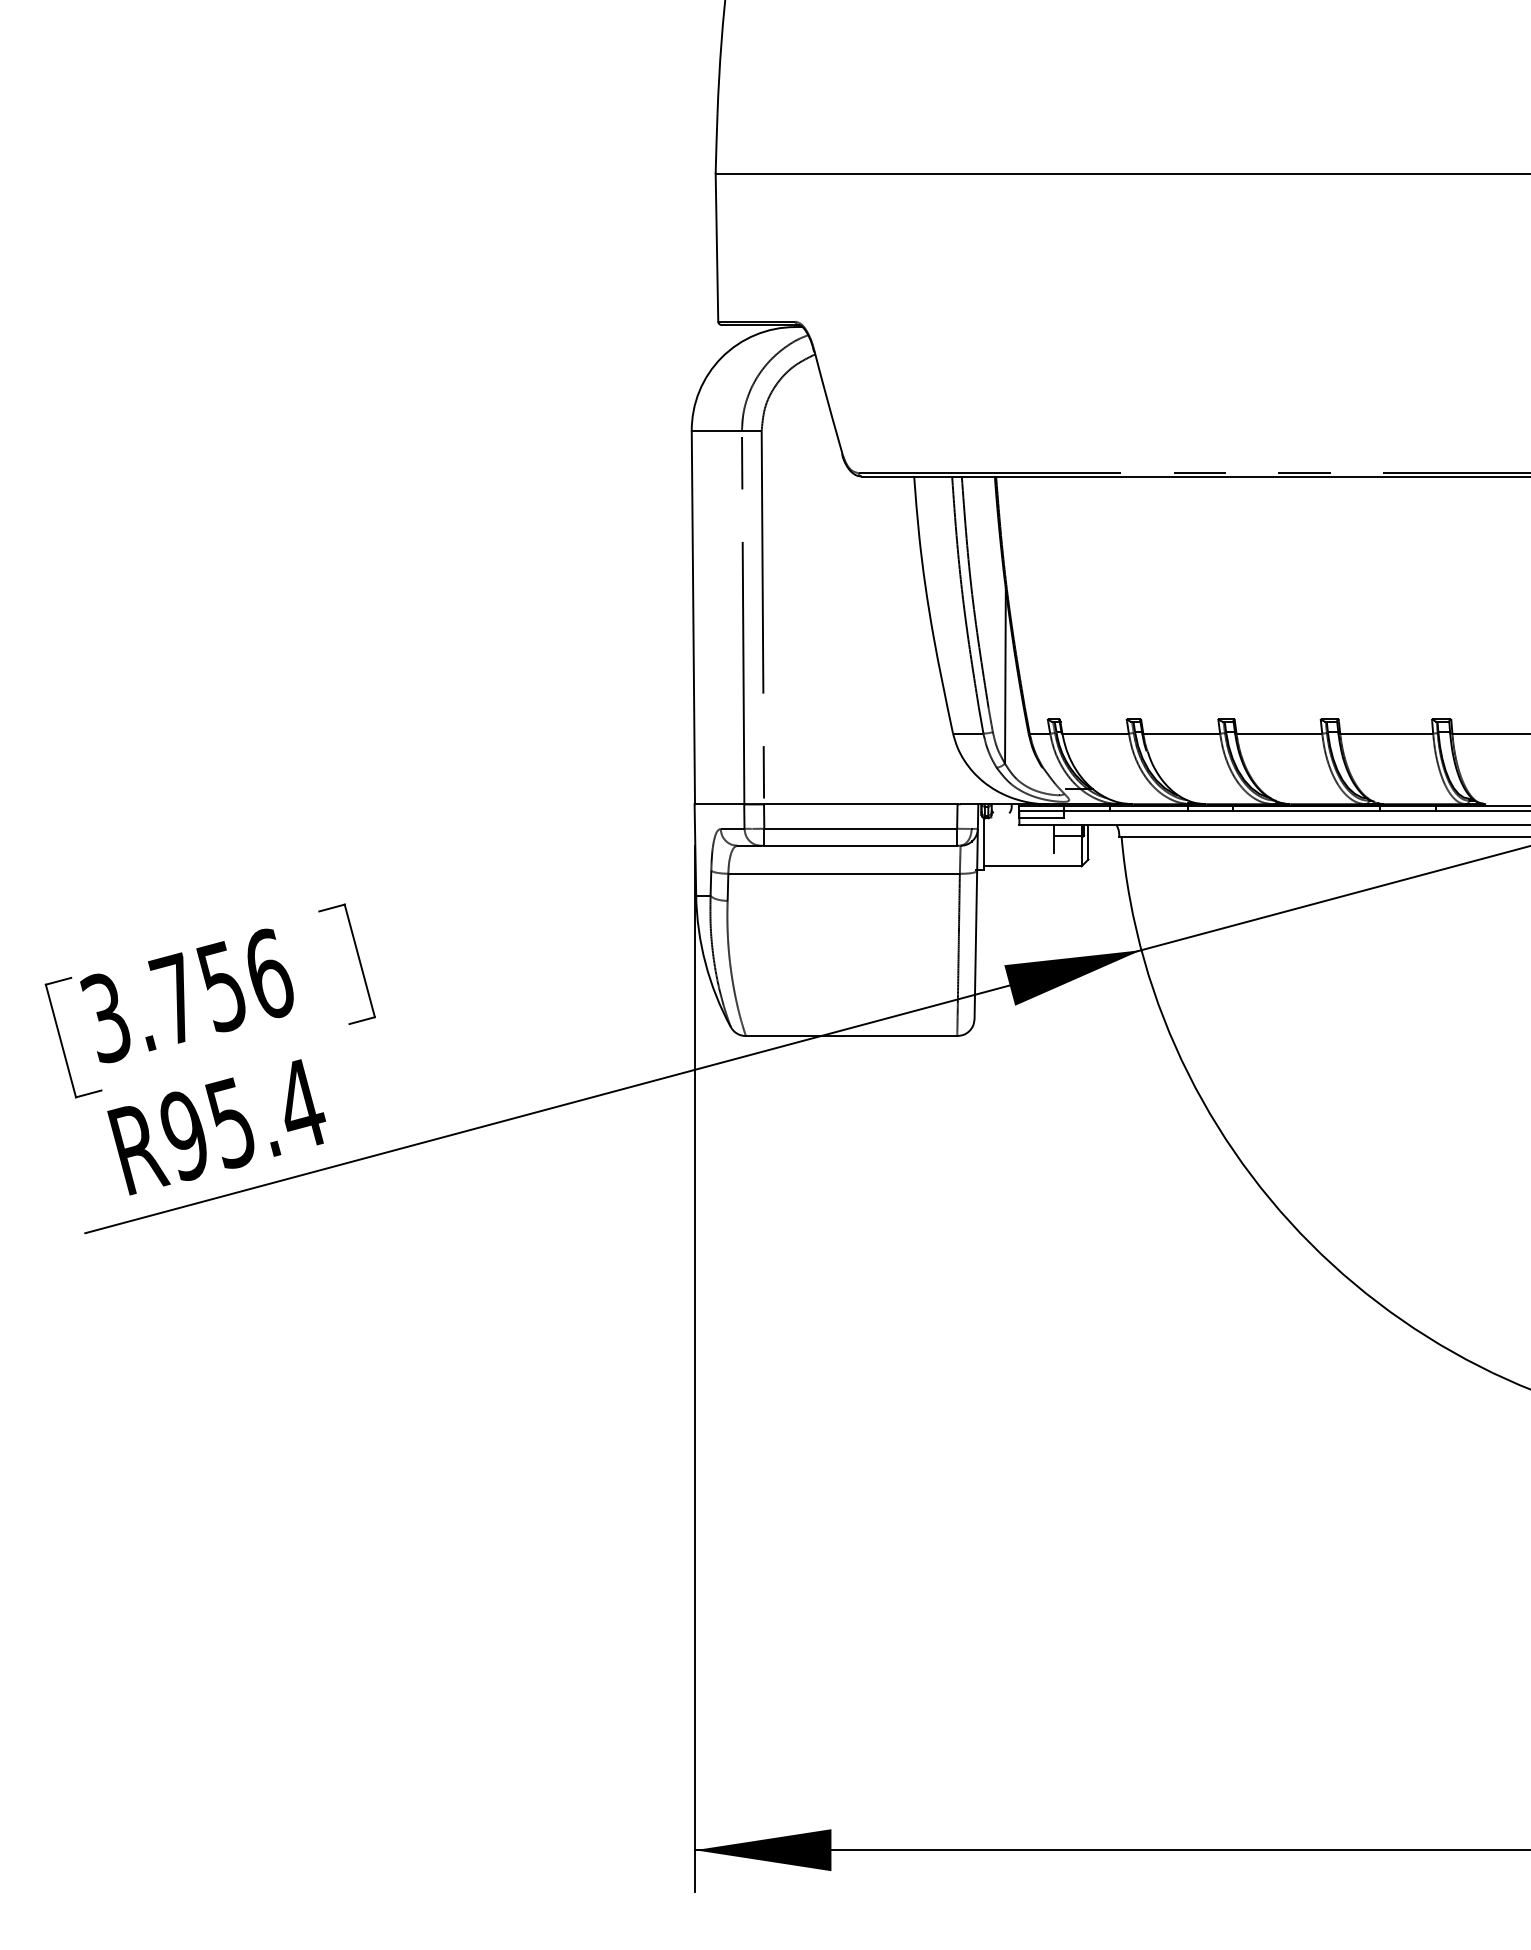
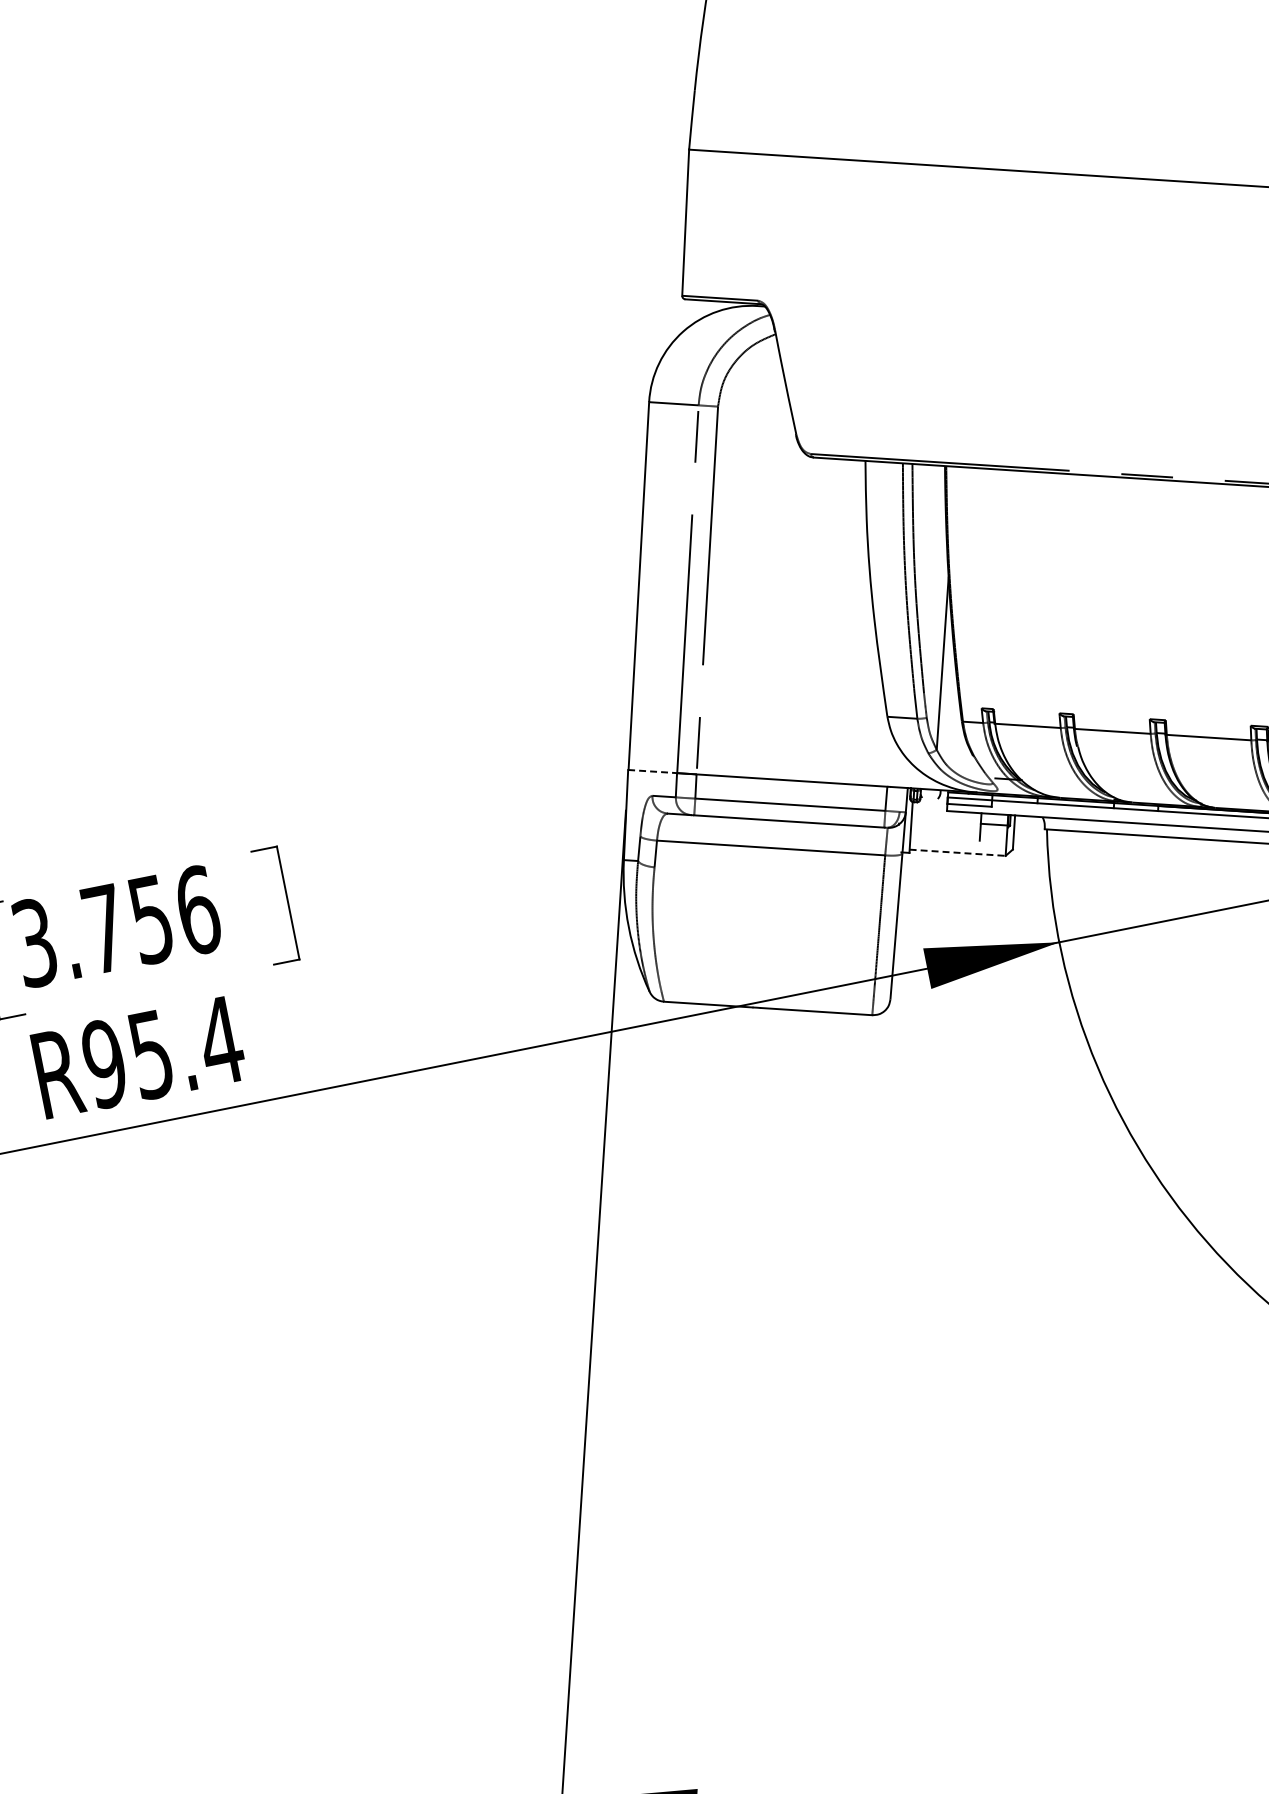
line: (719, 804) -> (652, 771), solid -> dashed
line: (1032, 866) -> (957, 852), solid -> dashed

